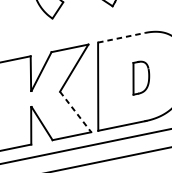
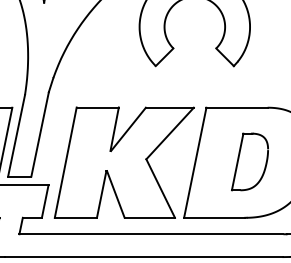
line: (121, 37) -> (237, 107), dashed -> solid
part: (139, 77) -> (249, 161), size x1.43
line: (75, 111) -> (160, 188), dashed -> solid

